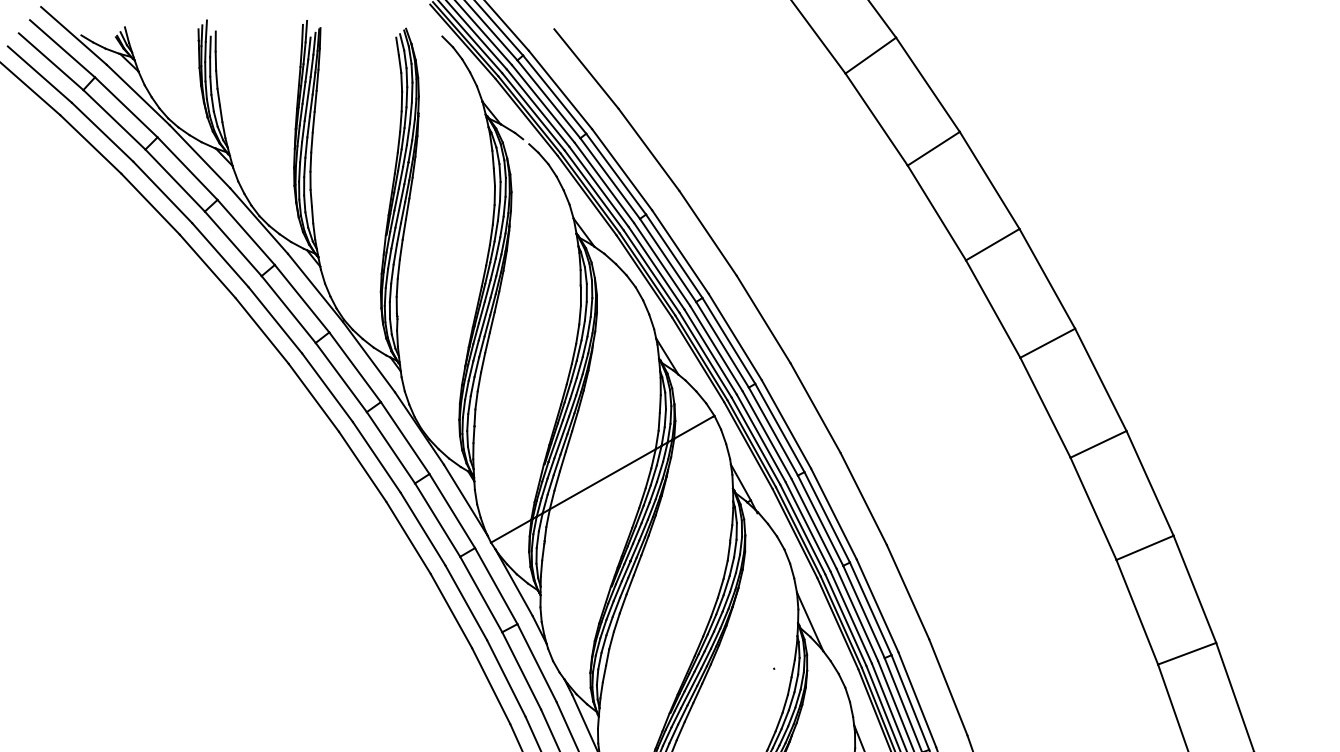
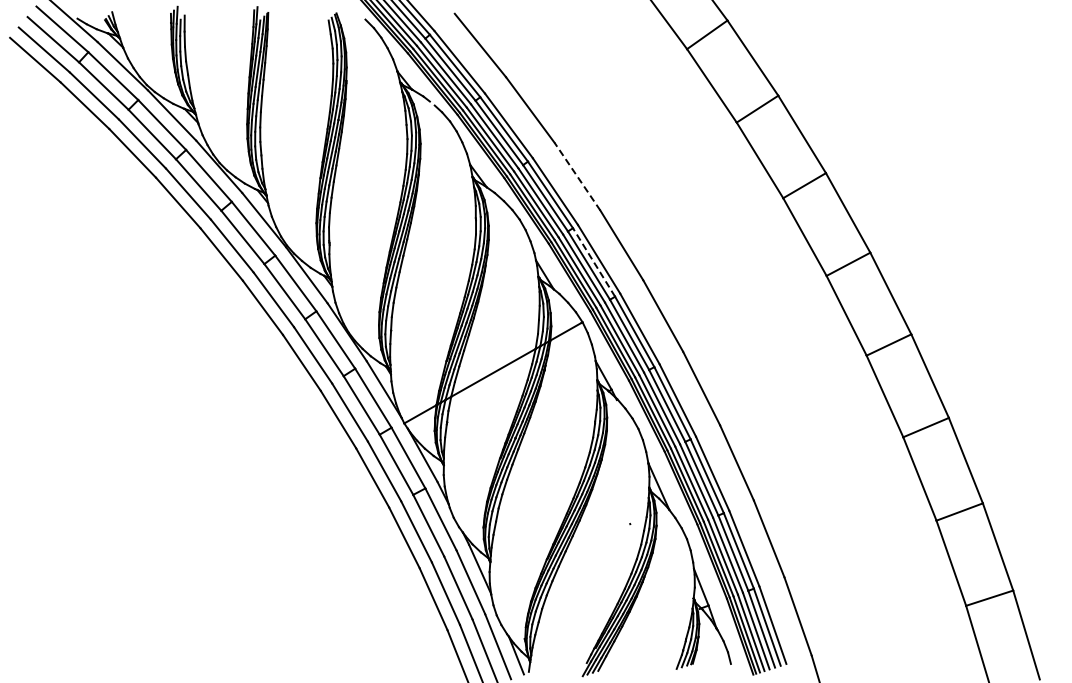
line: (708, 233) -> (577, 176), solid -> dashed
line: (728, 340) -> (593, 262), solid -> dashed

